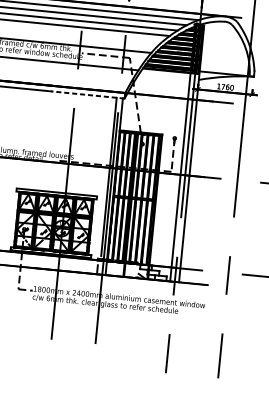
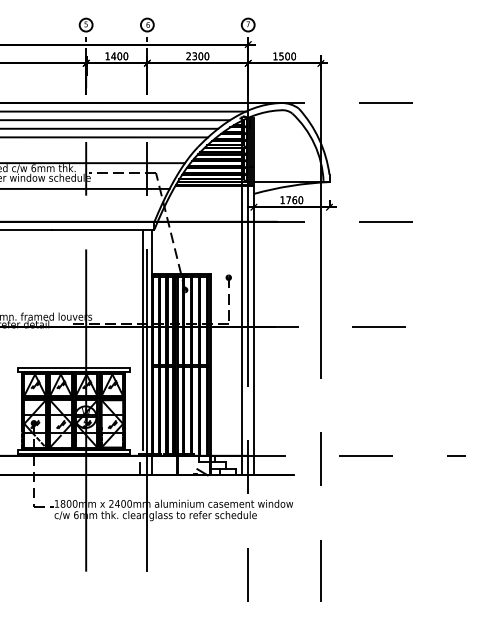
line: (87, 94) -> (102, 229), dashed -> solid

